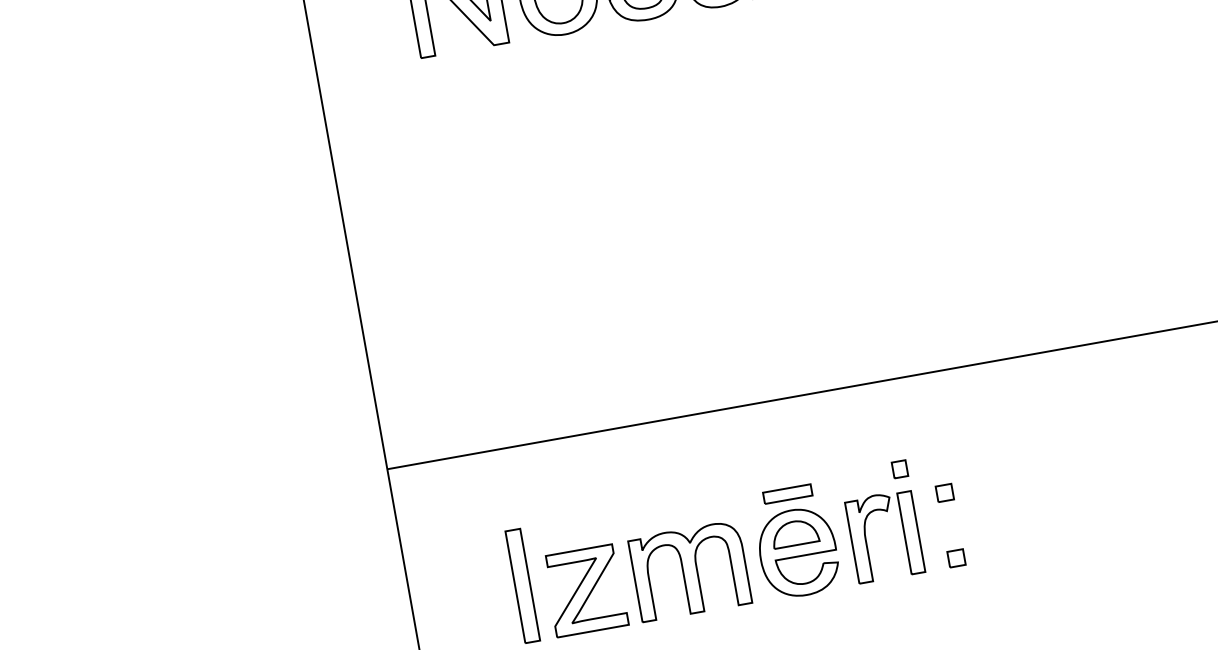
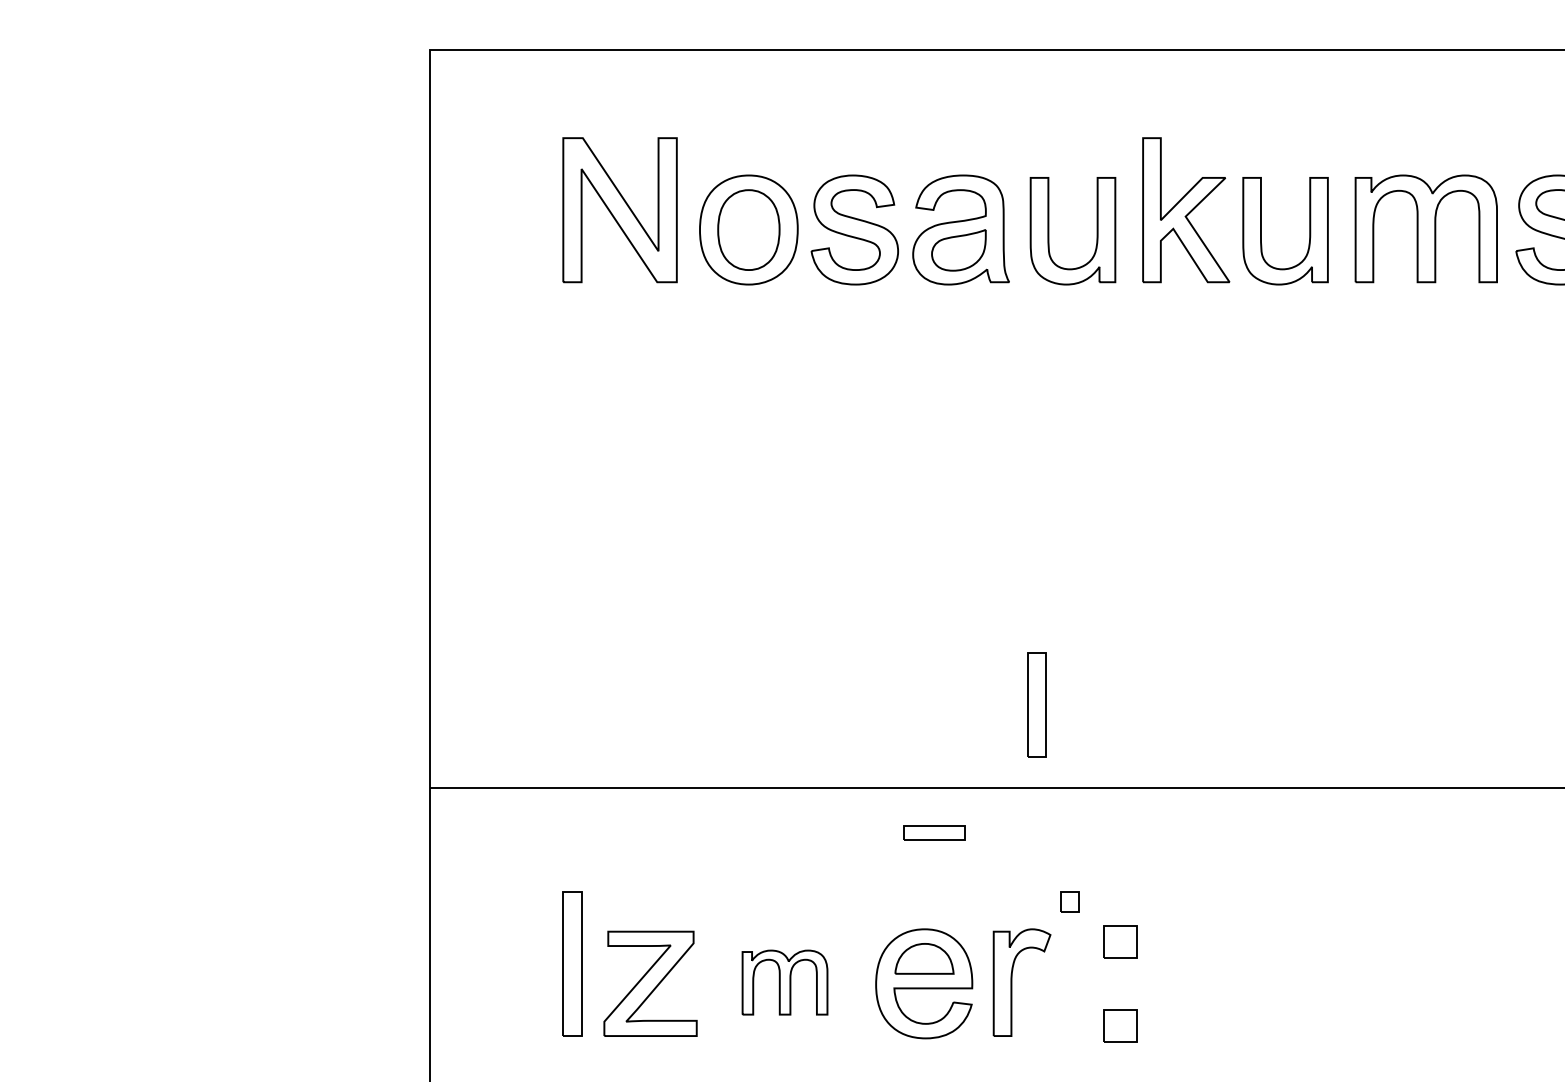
part: (944, 492) -> (1120, 941), size x1.6
part: (787, 493) -> (934, 832), moved
part: (910, 532) -> (1036, 704), moved
part: (956, 558) -> (1120, 1025), size x1.6
part: (689, 571) -> (784, 982), size x0.6

